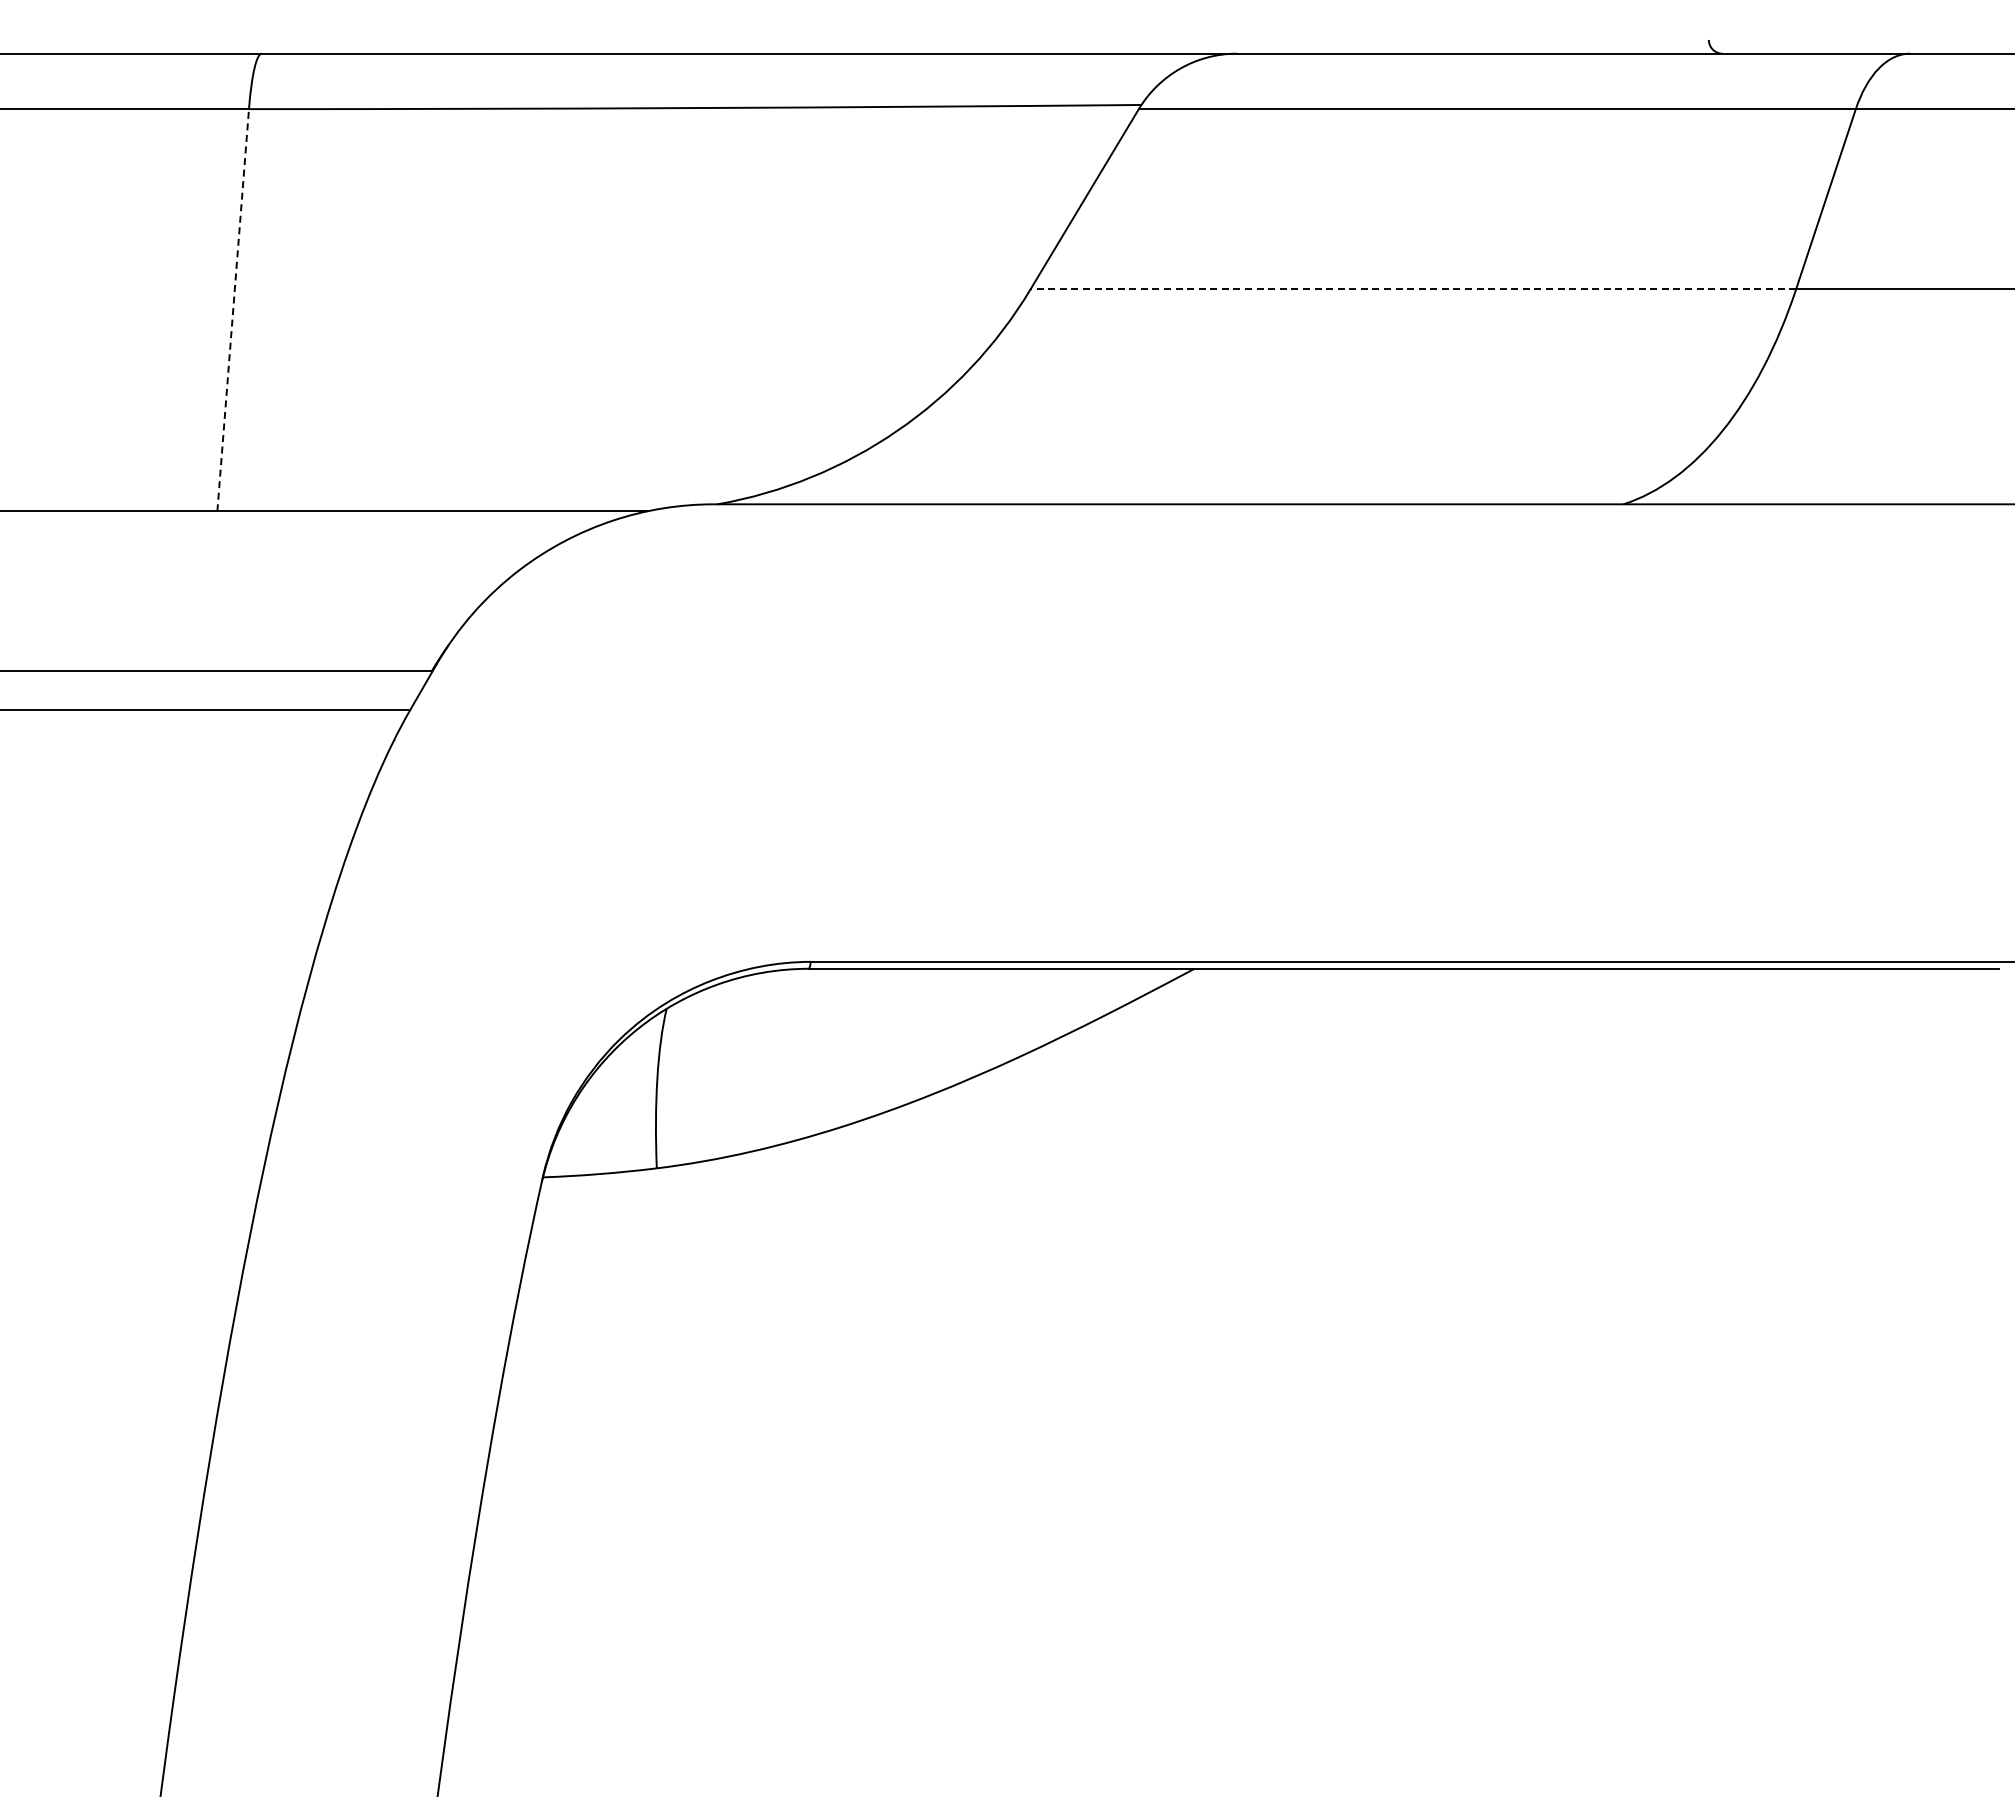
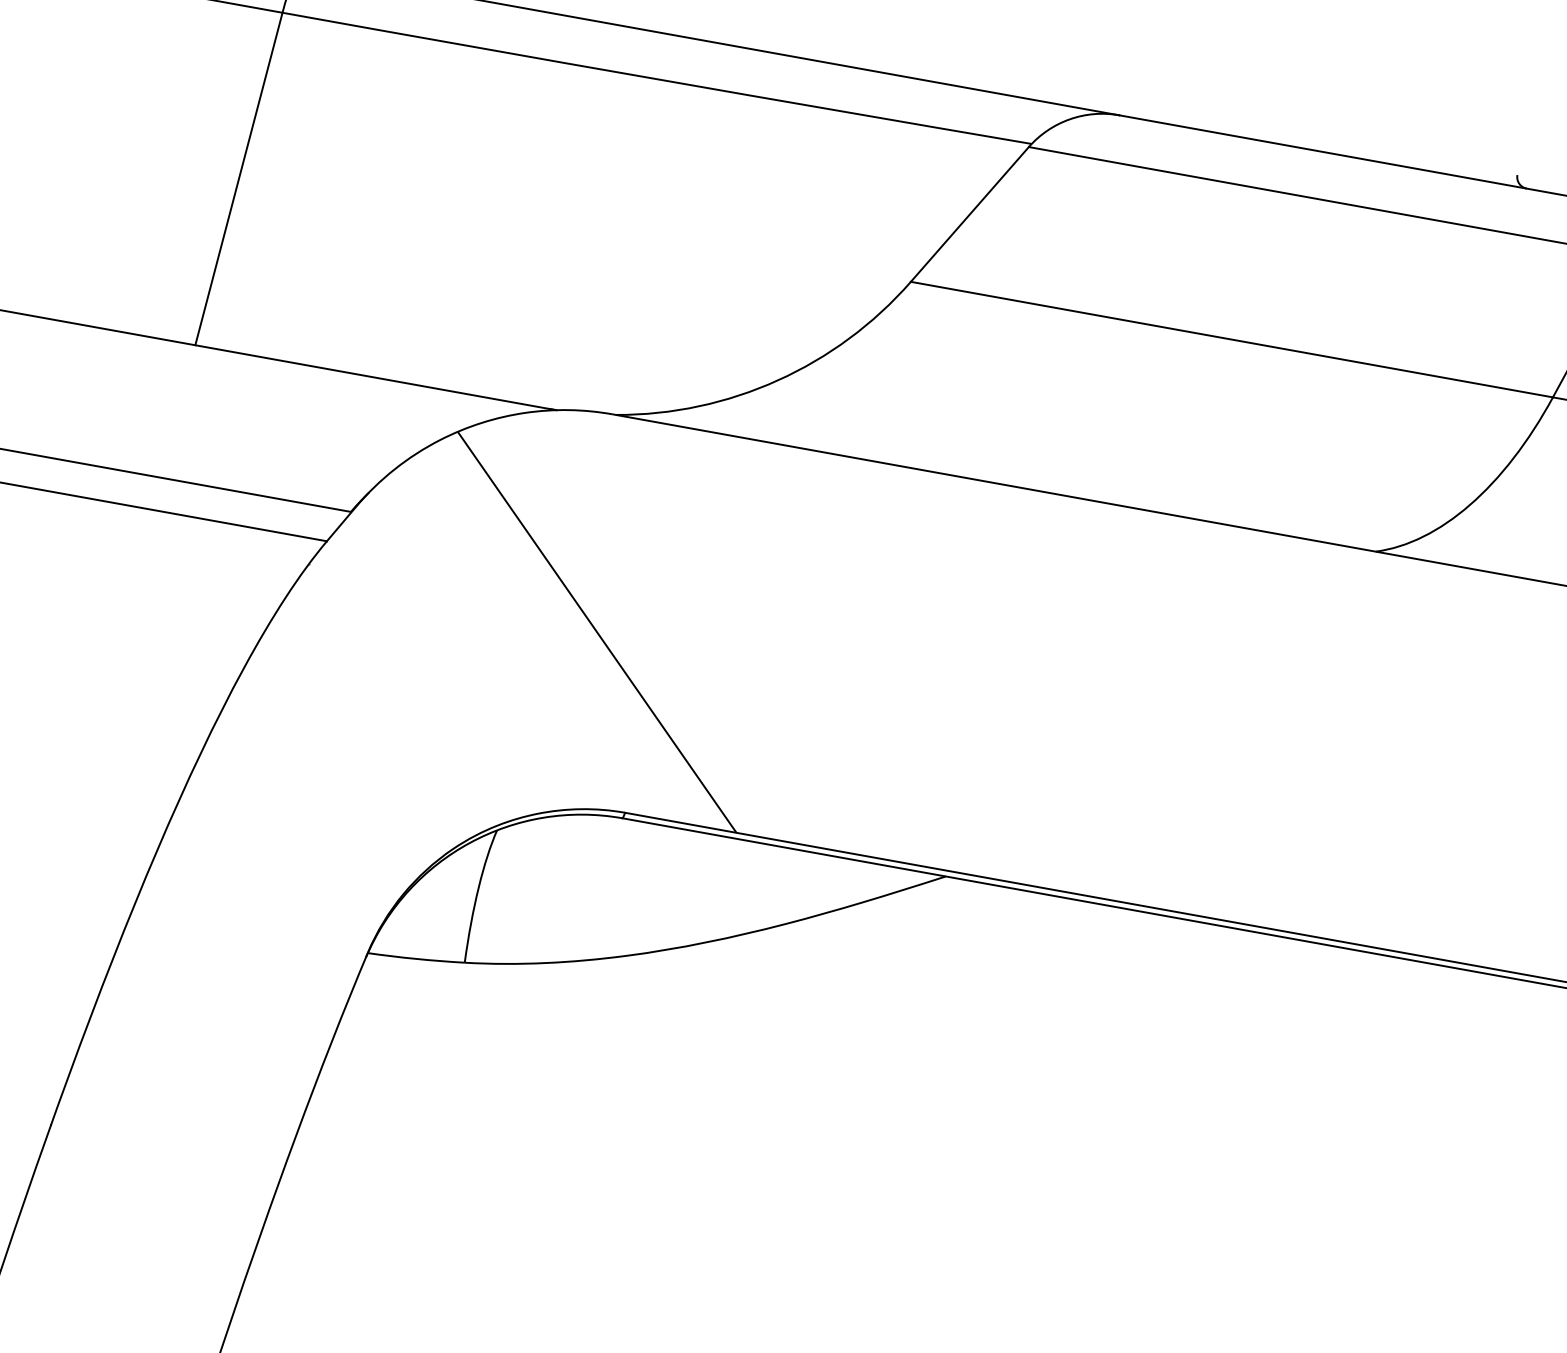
line: (1413, 289) -> (1232, 339), dashed -> solid
line: (233, 310) -> (239, 179), dashed -> solid
hatch: (740, 758) -> (596, 631), added

